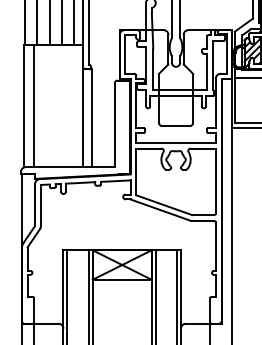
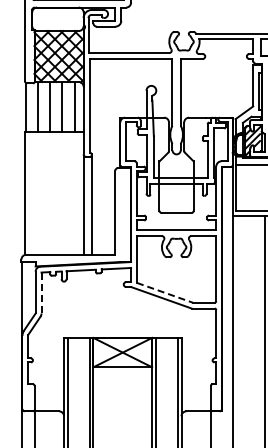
line: (33, 105) -> (34, 193), removed
line: (40, 204) -> (41, 292), solid -> dashed
line: (163, 204) -> (164, 292), solid -> dashed

